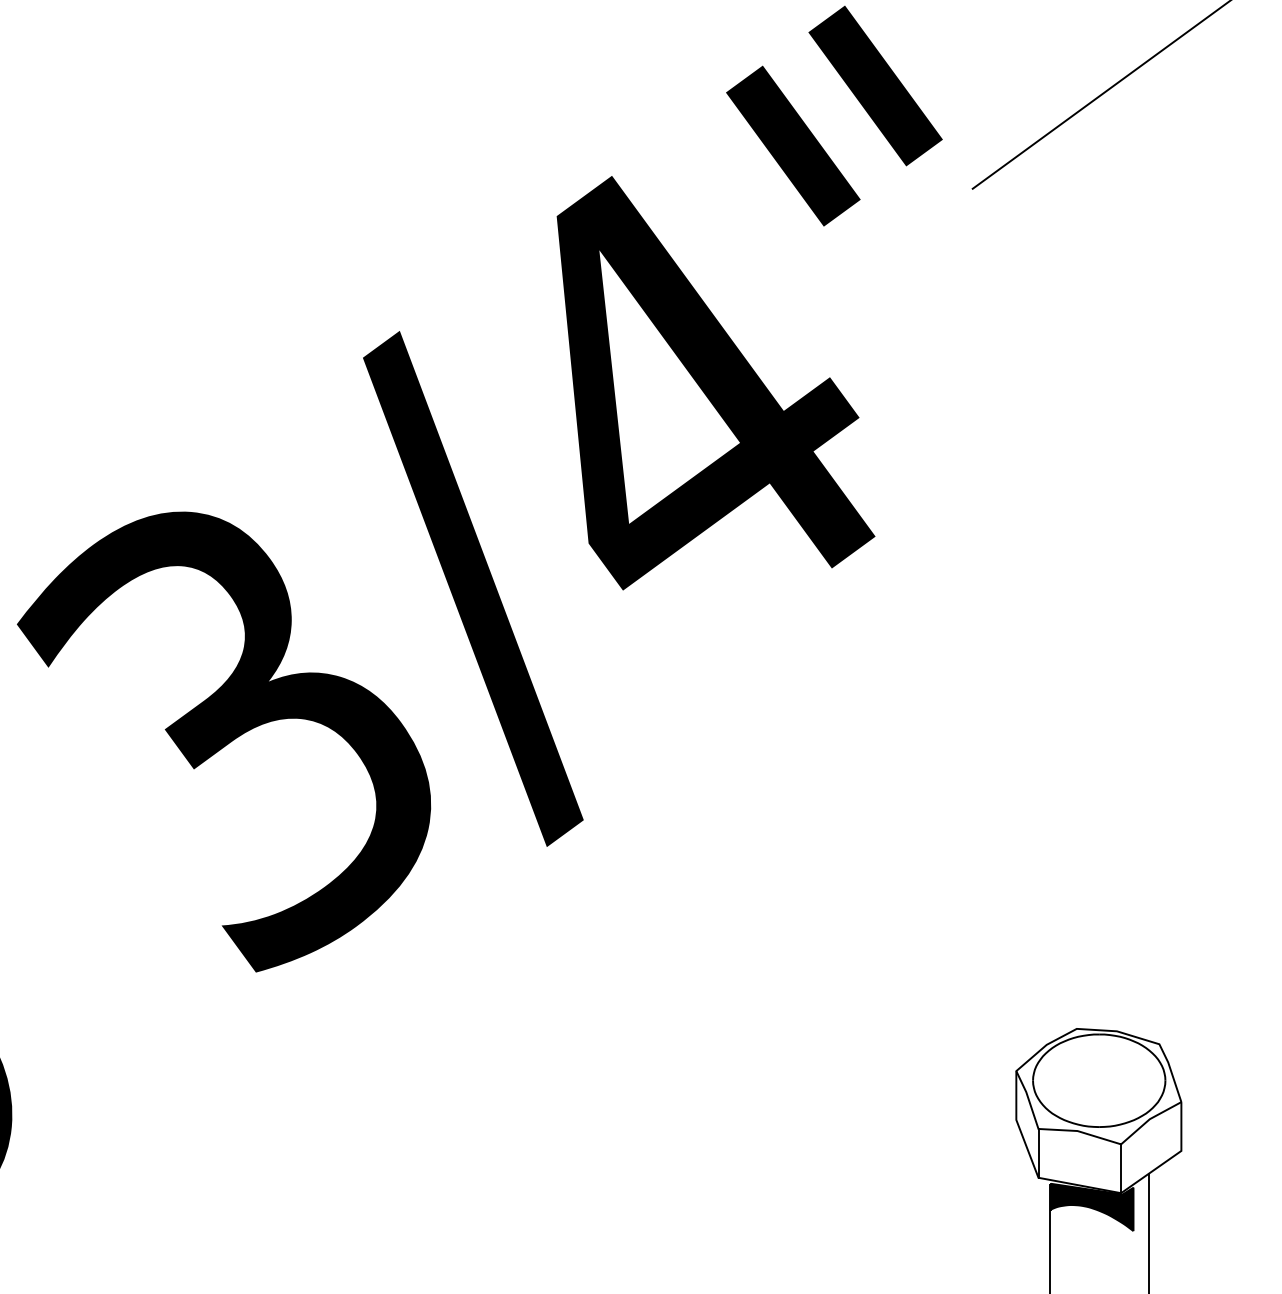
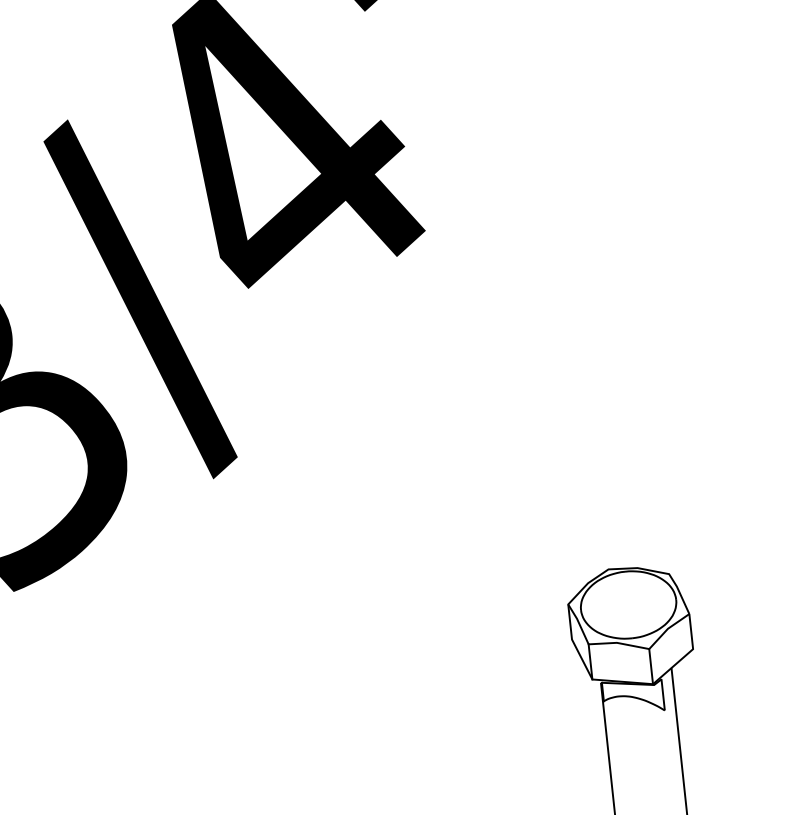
fill: (1092, 1207) -> (633, 696), removed

